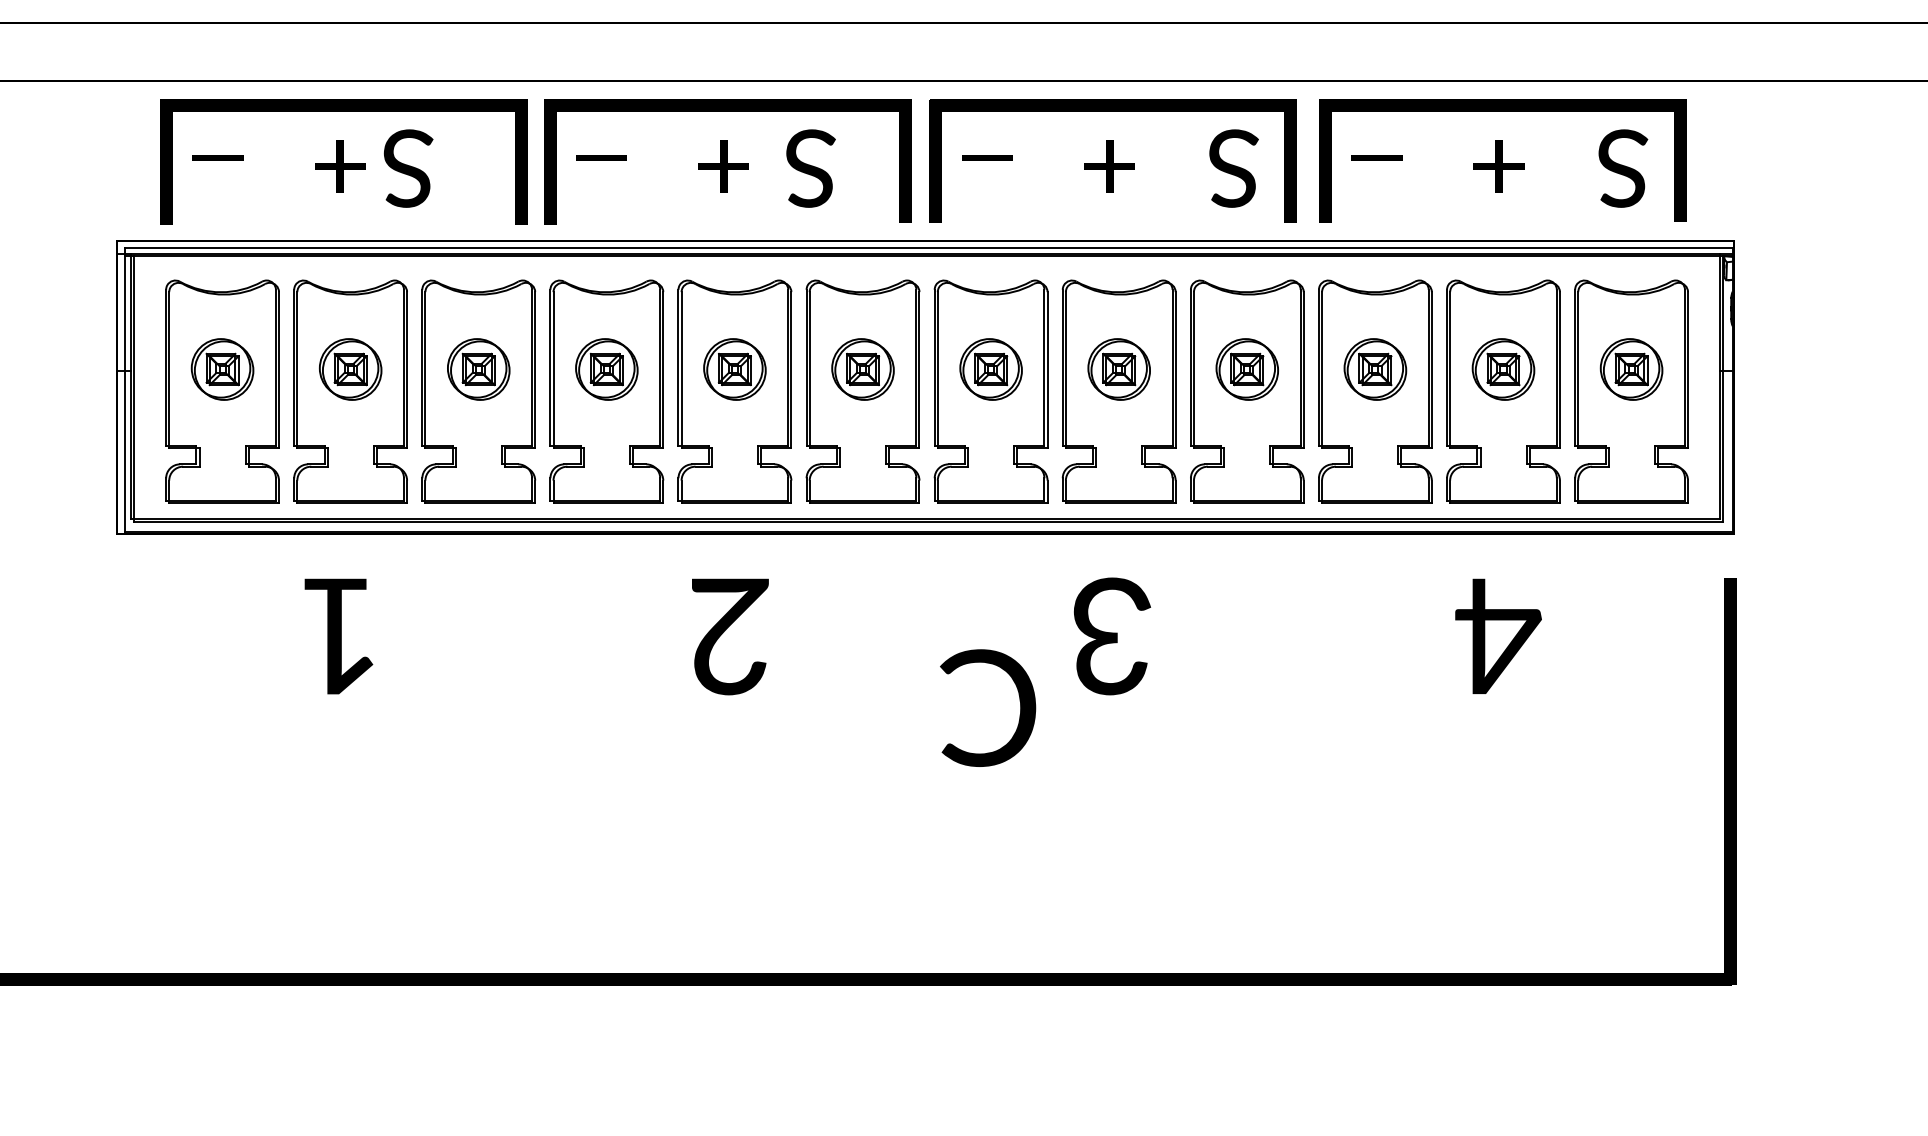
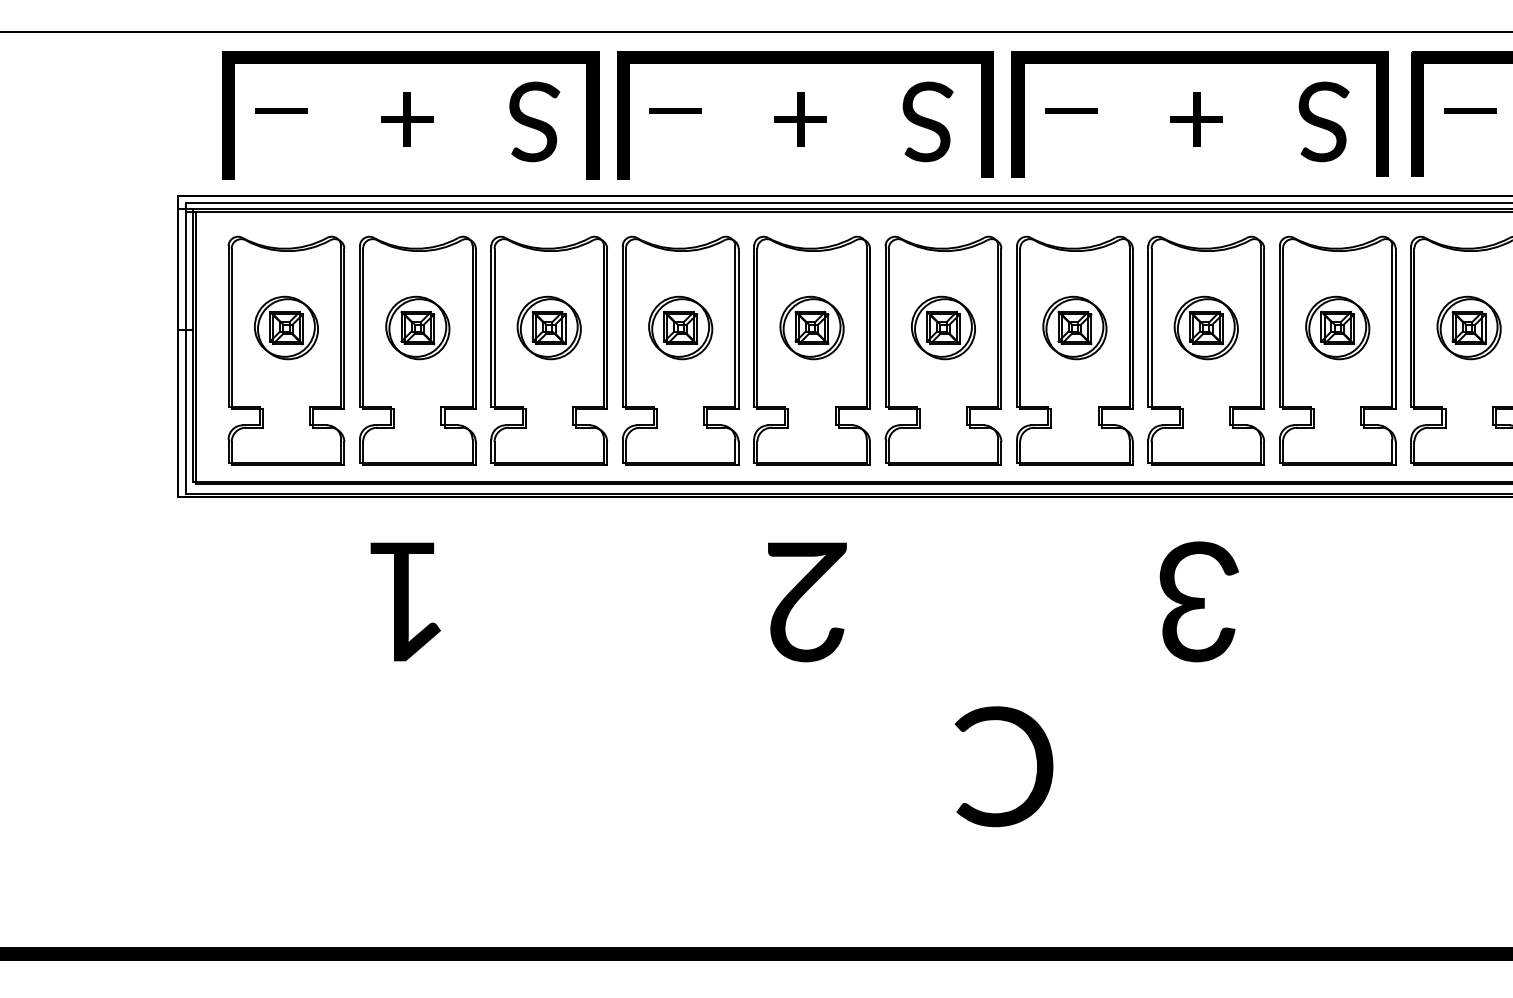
text: (408, 168) -> (534, 121), moved
text: (810, 168) -> (927, 121), moved
text: (988, 707) -> (1004, 766), moved

